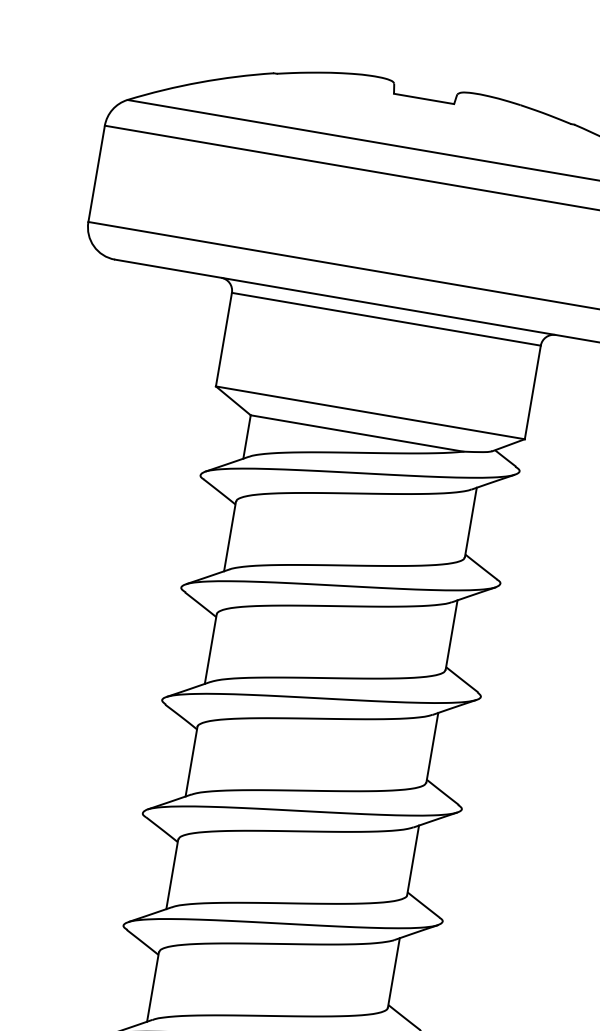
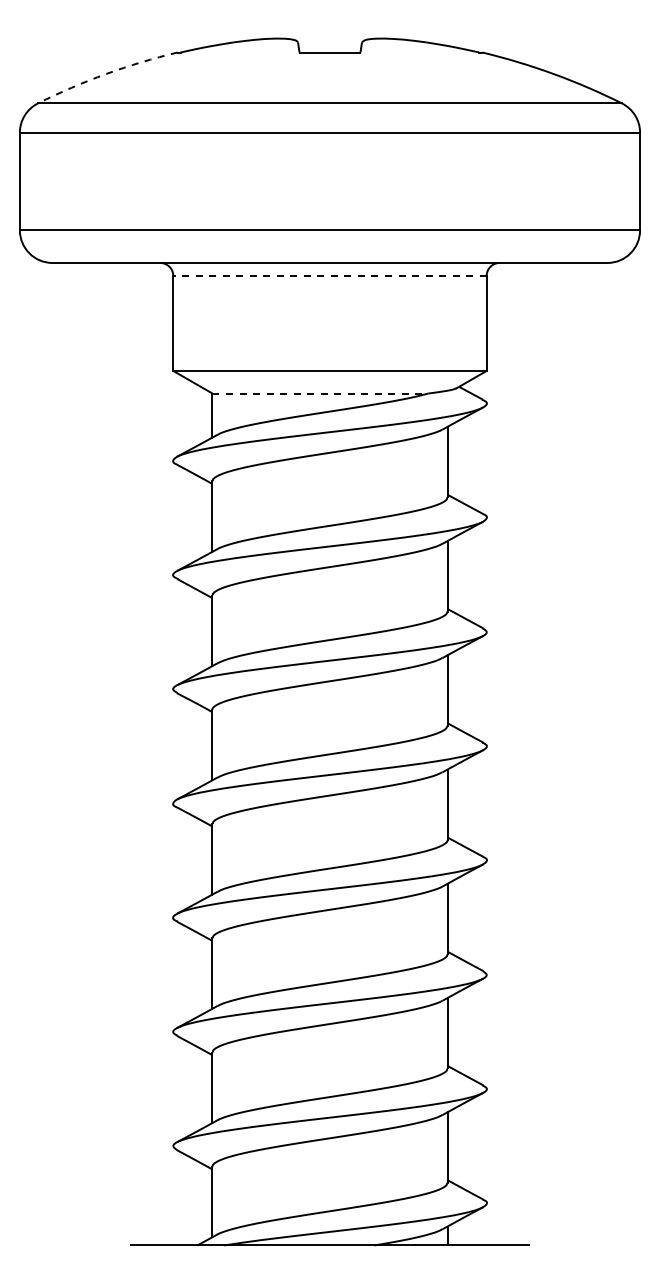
arc: (200, 82) -> (106, 74), solid -> dashed
line: (385, 319) -> (329, 276), solid -> dashed
line: (357, 433) -> (320, 393), solid -> dashed

